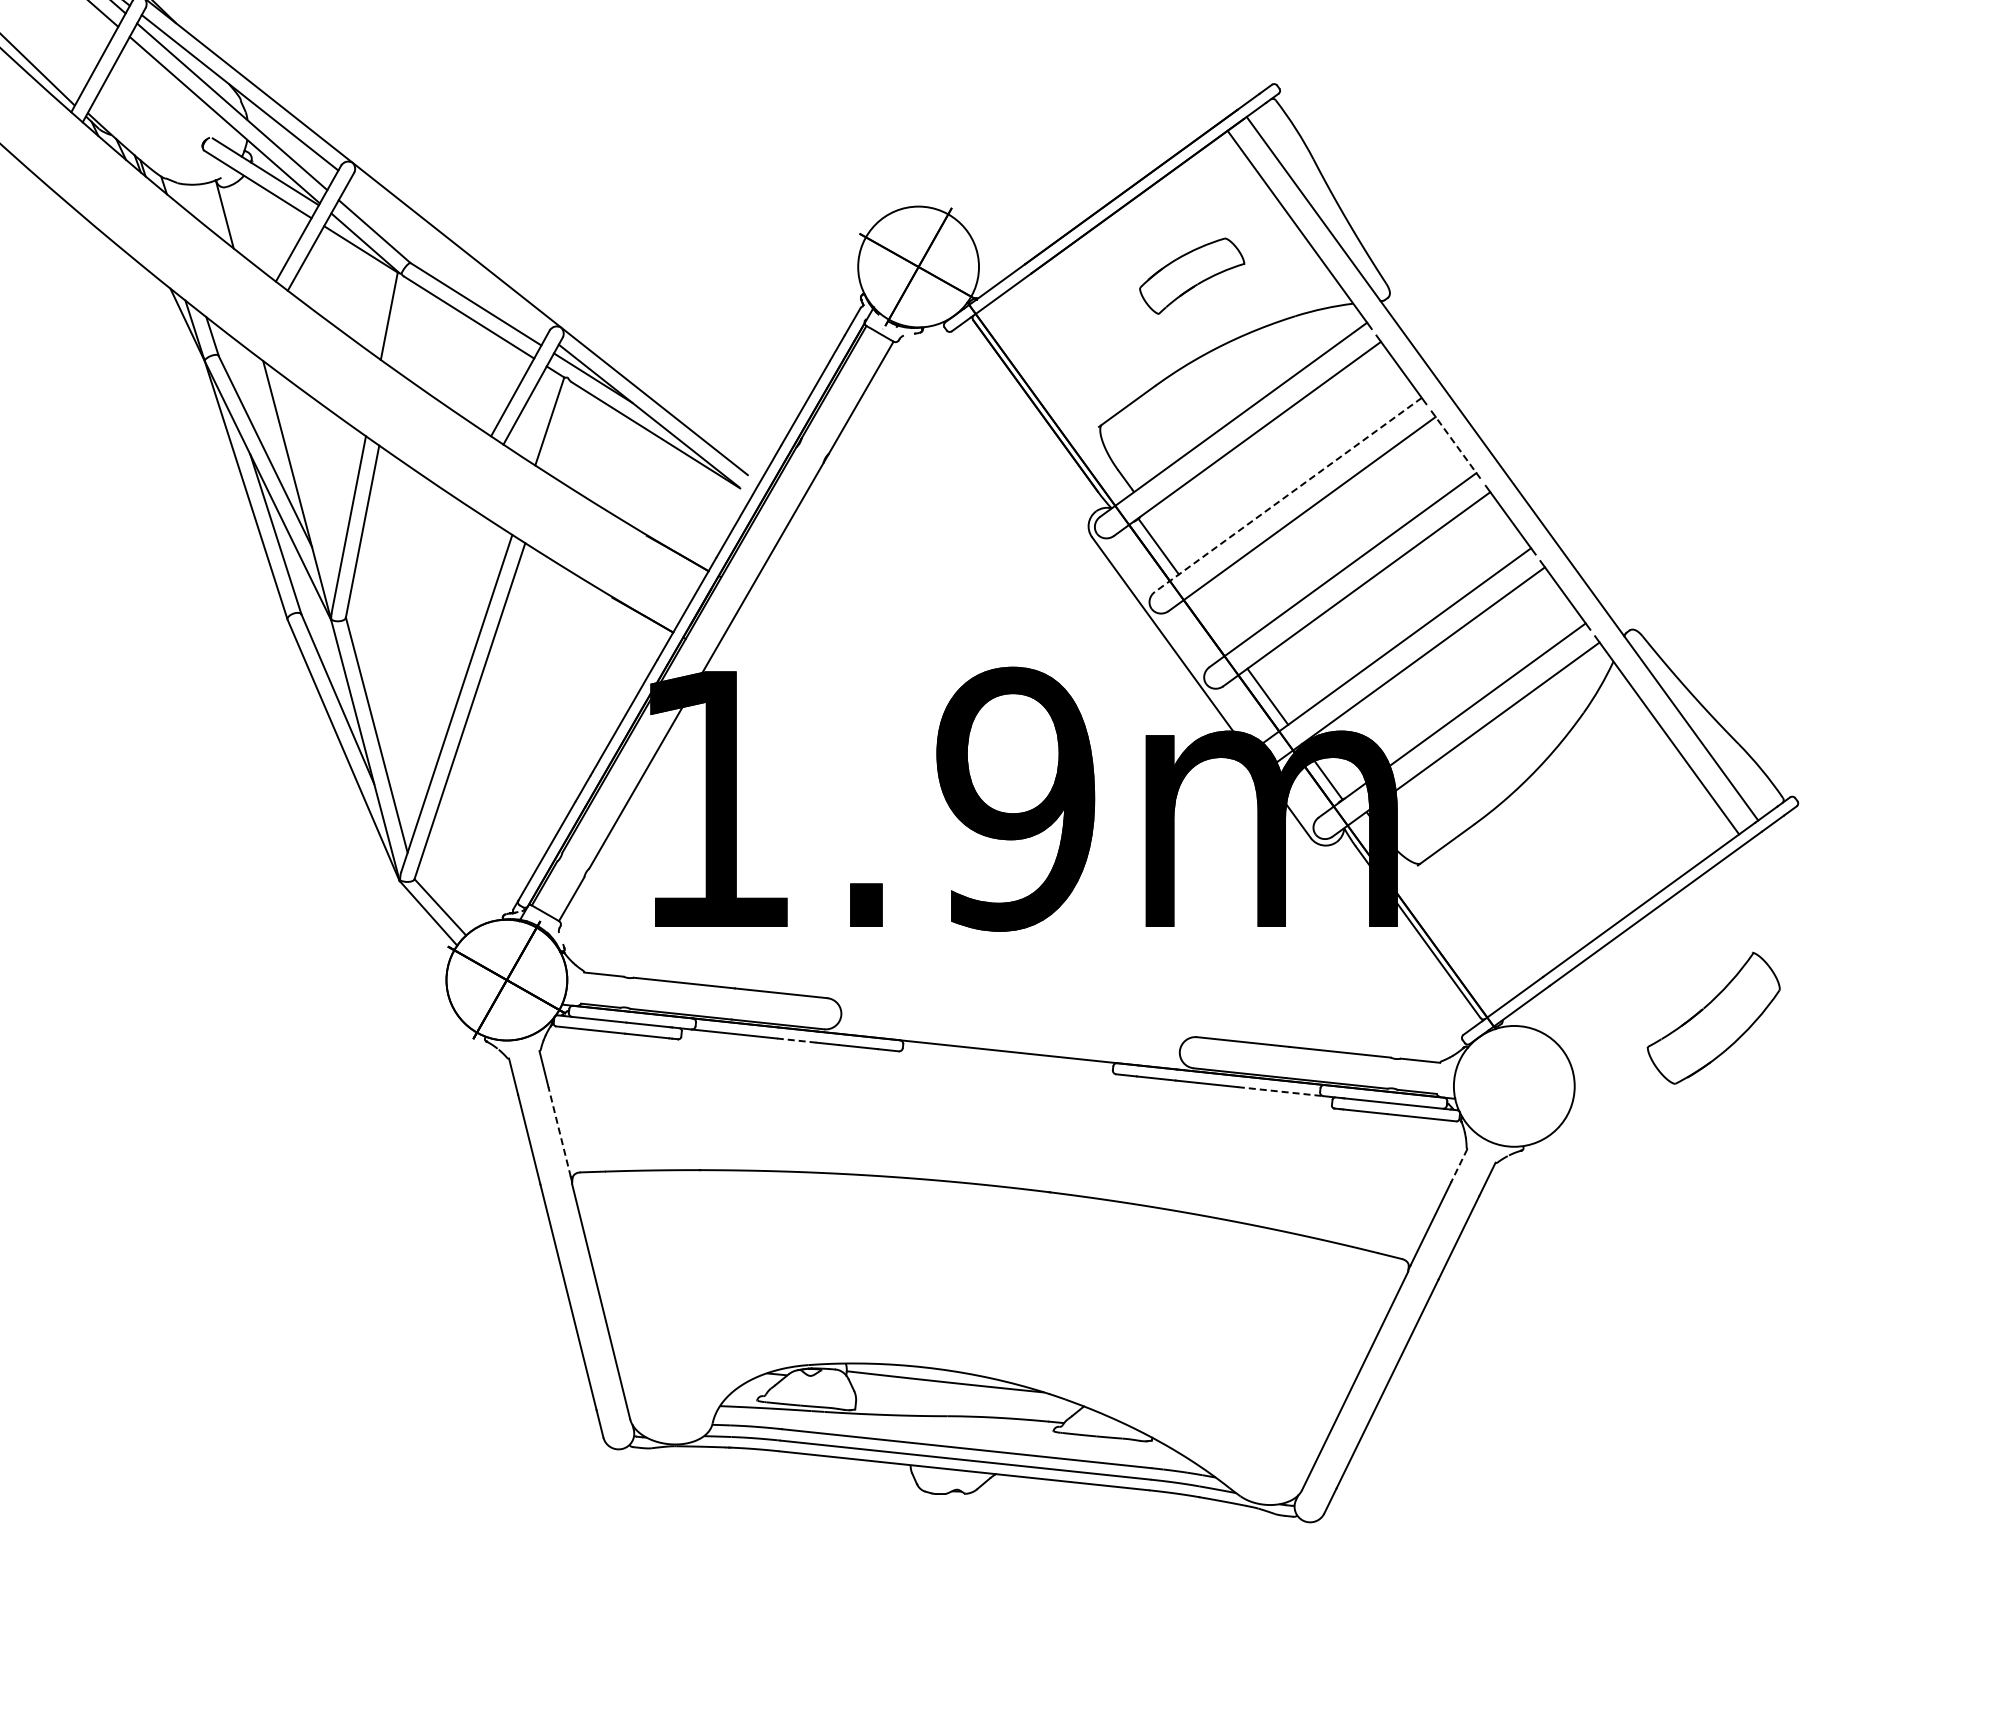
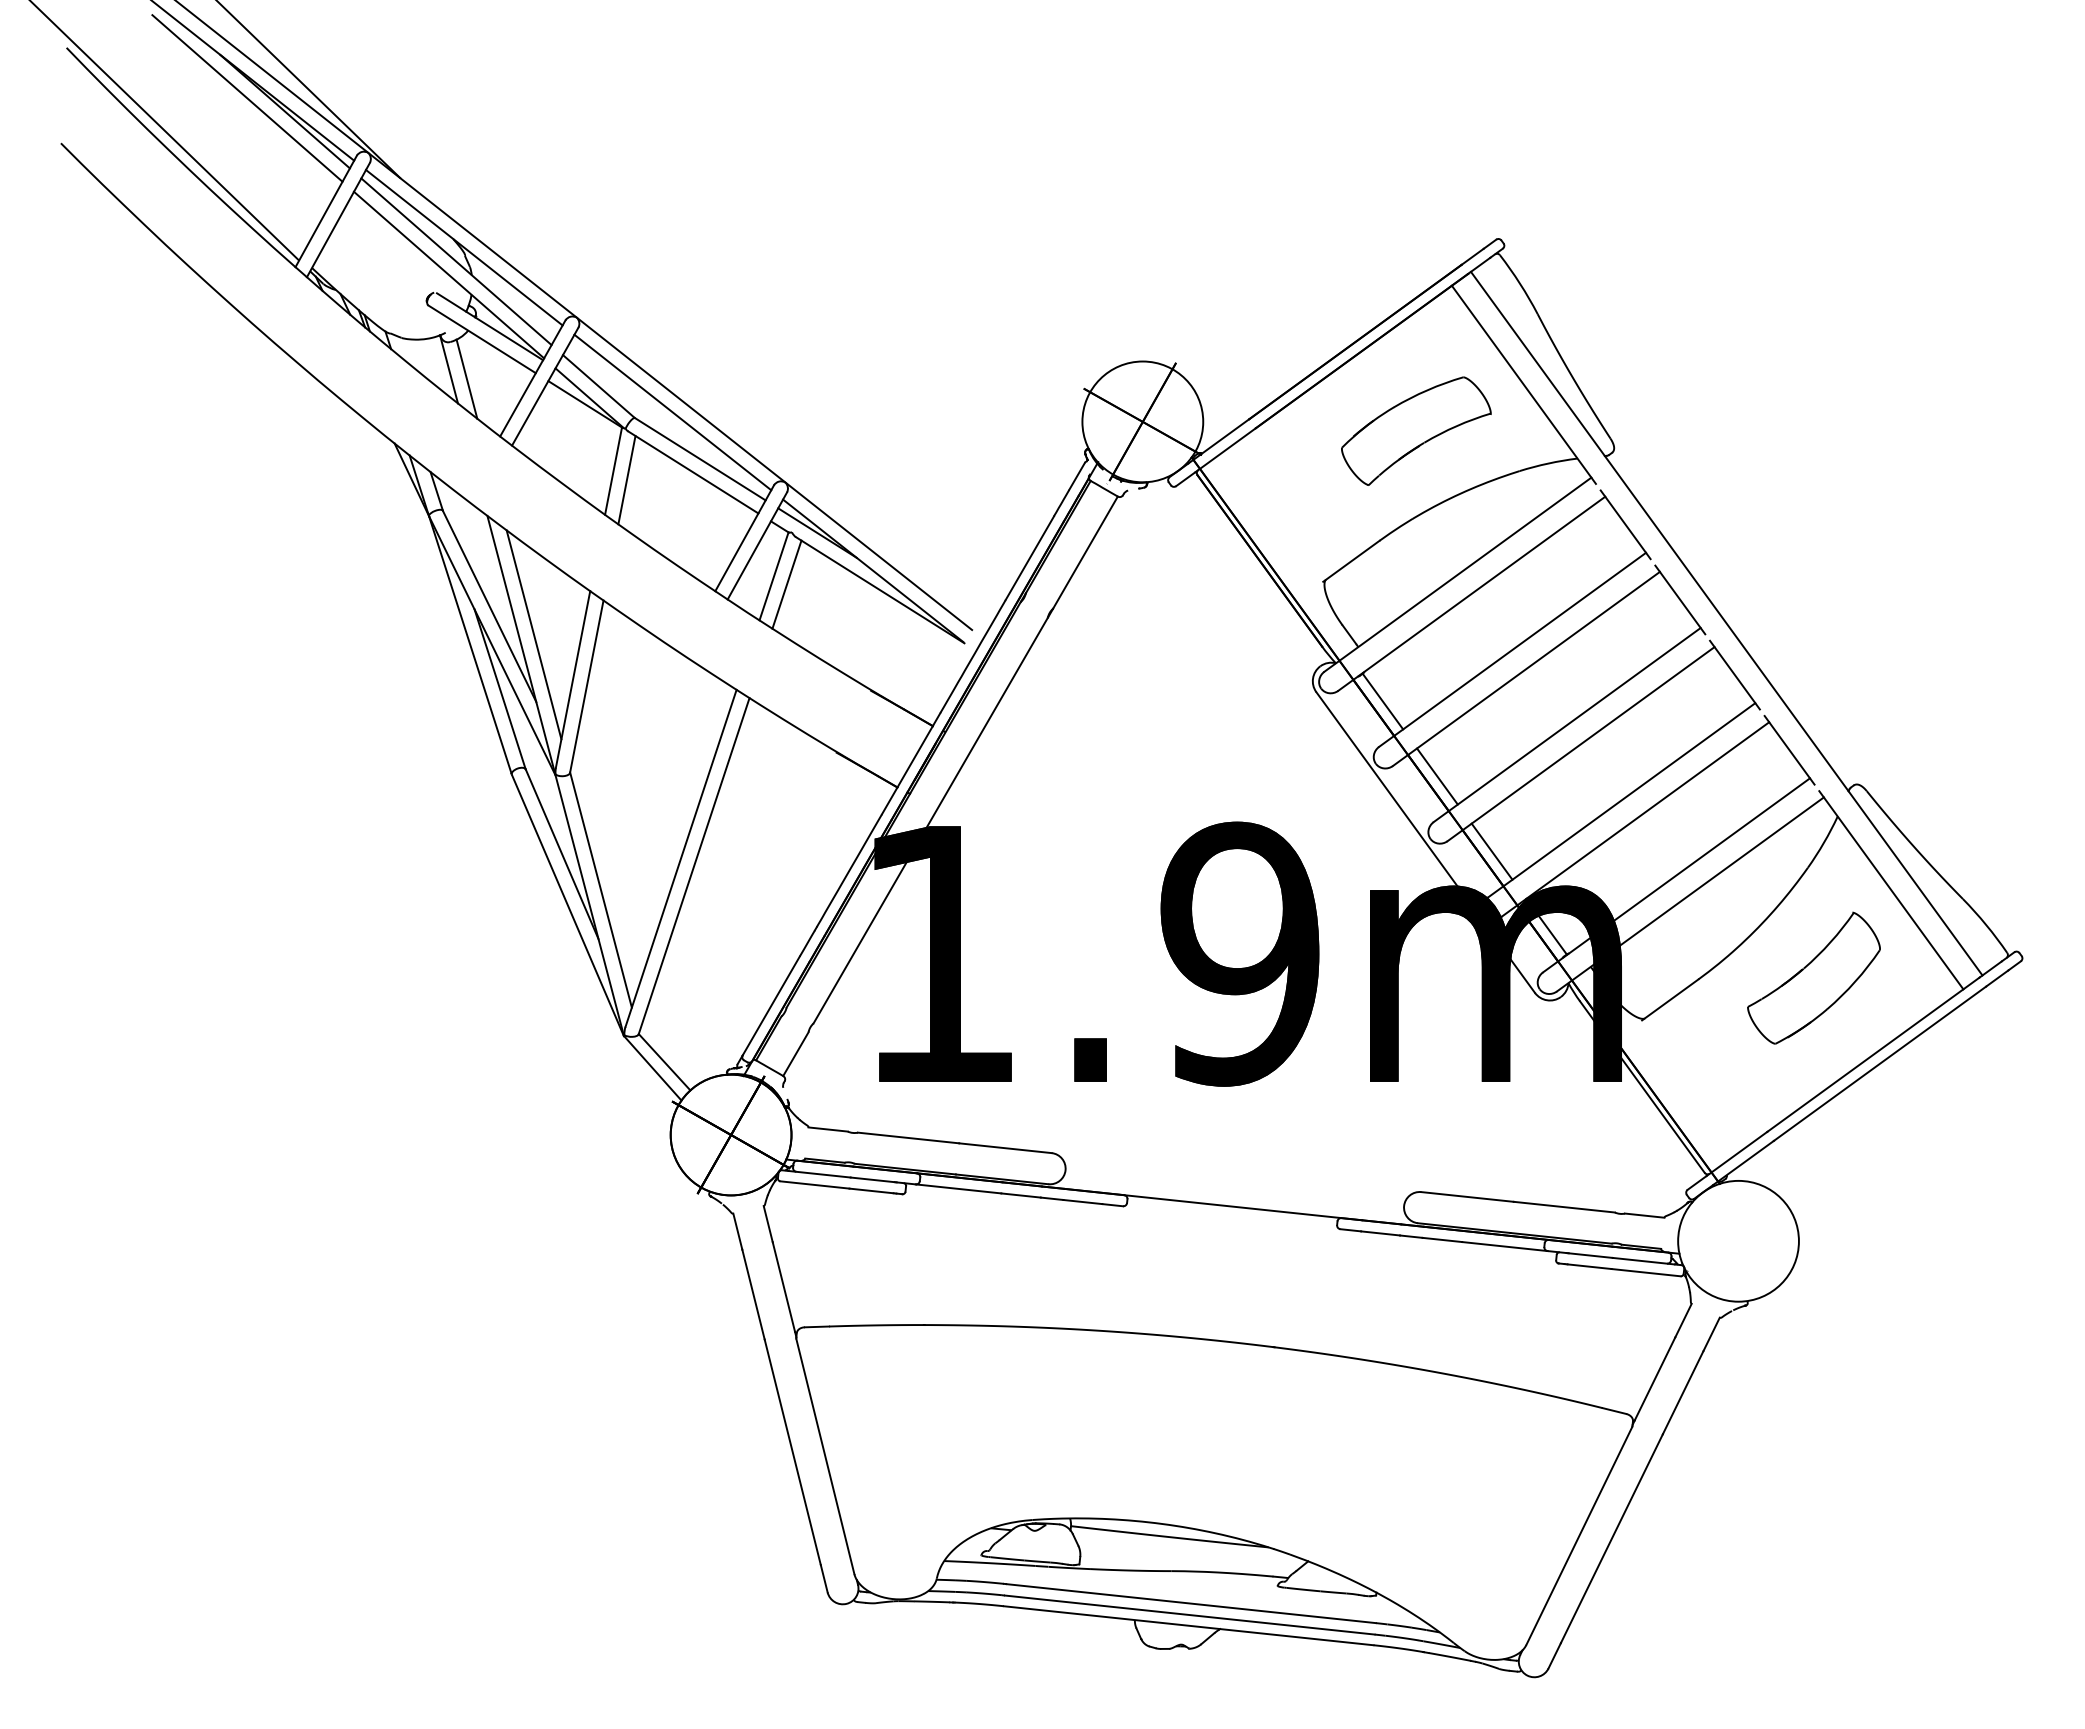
line: (242, 223) -> (466, 378), added
line: (448, 257) -> (672, 412), added
part: (1192, 275) -> (1416, 430), size x1.43
line: (402, 325) -> (626, 480), added
line: (562, 429) -> (786, 584), added
line: (1456, 445) -> (1680, 600), dashed -> solid
line: (309, 479) -> (533, 634), added
line: (1288, 495) -> (1512, 650), dashed -> solid
line: (1213, 621) -> (1437, 776), added
part: (1713, 1017) -> (1813, 977), moved
line: (797, 1040) -> (1021, 1195), dashed -> solid
line: (1281, 1091) -> (1505, 1246), dashed -> solid
line: (559, 1131) -> (783, 1286), dashed -> solid
line: (1459, 1165) -> (1683, 1320), dashed -> solid

